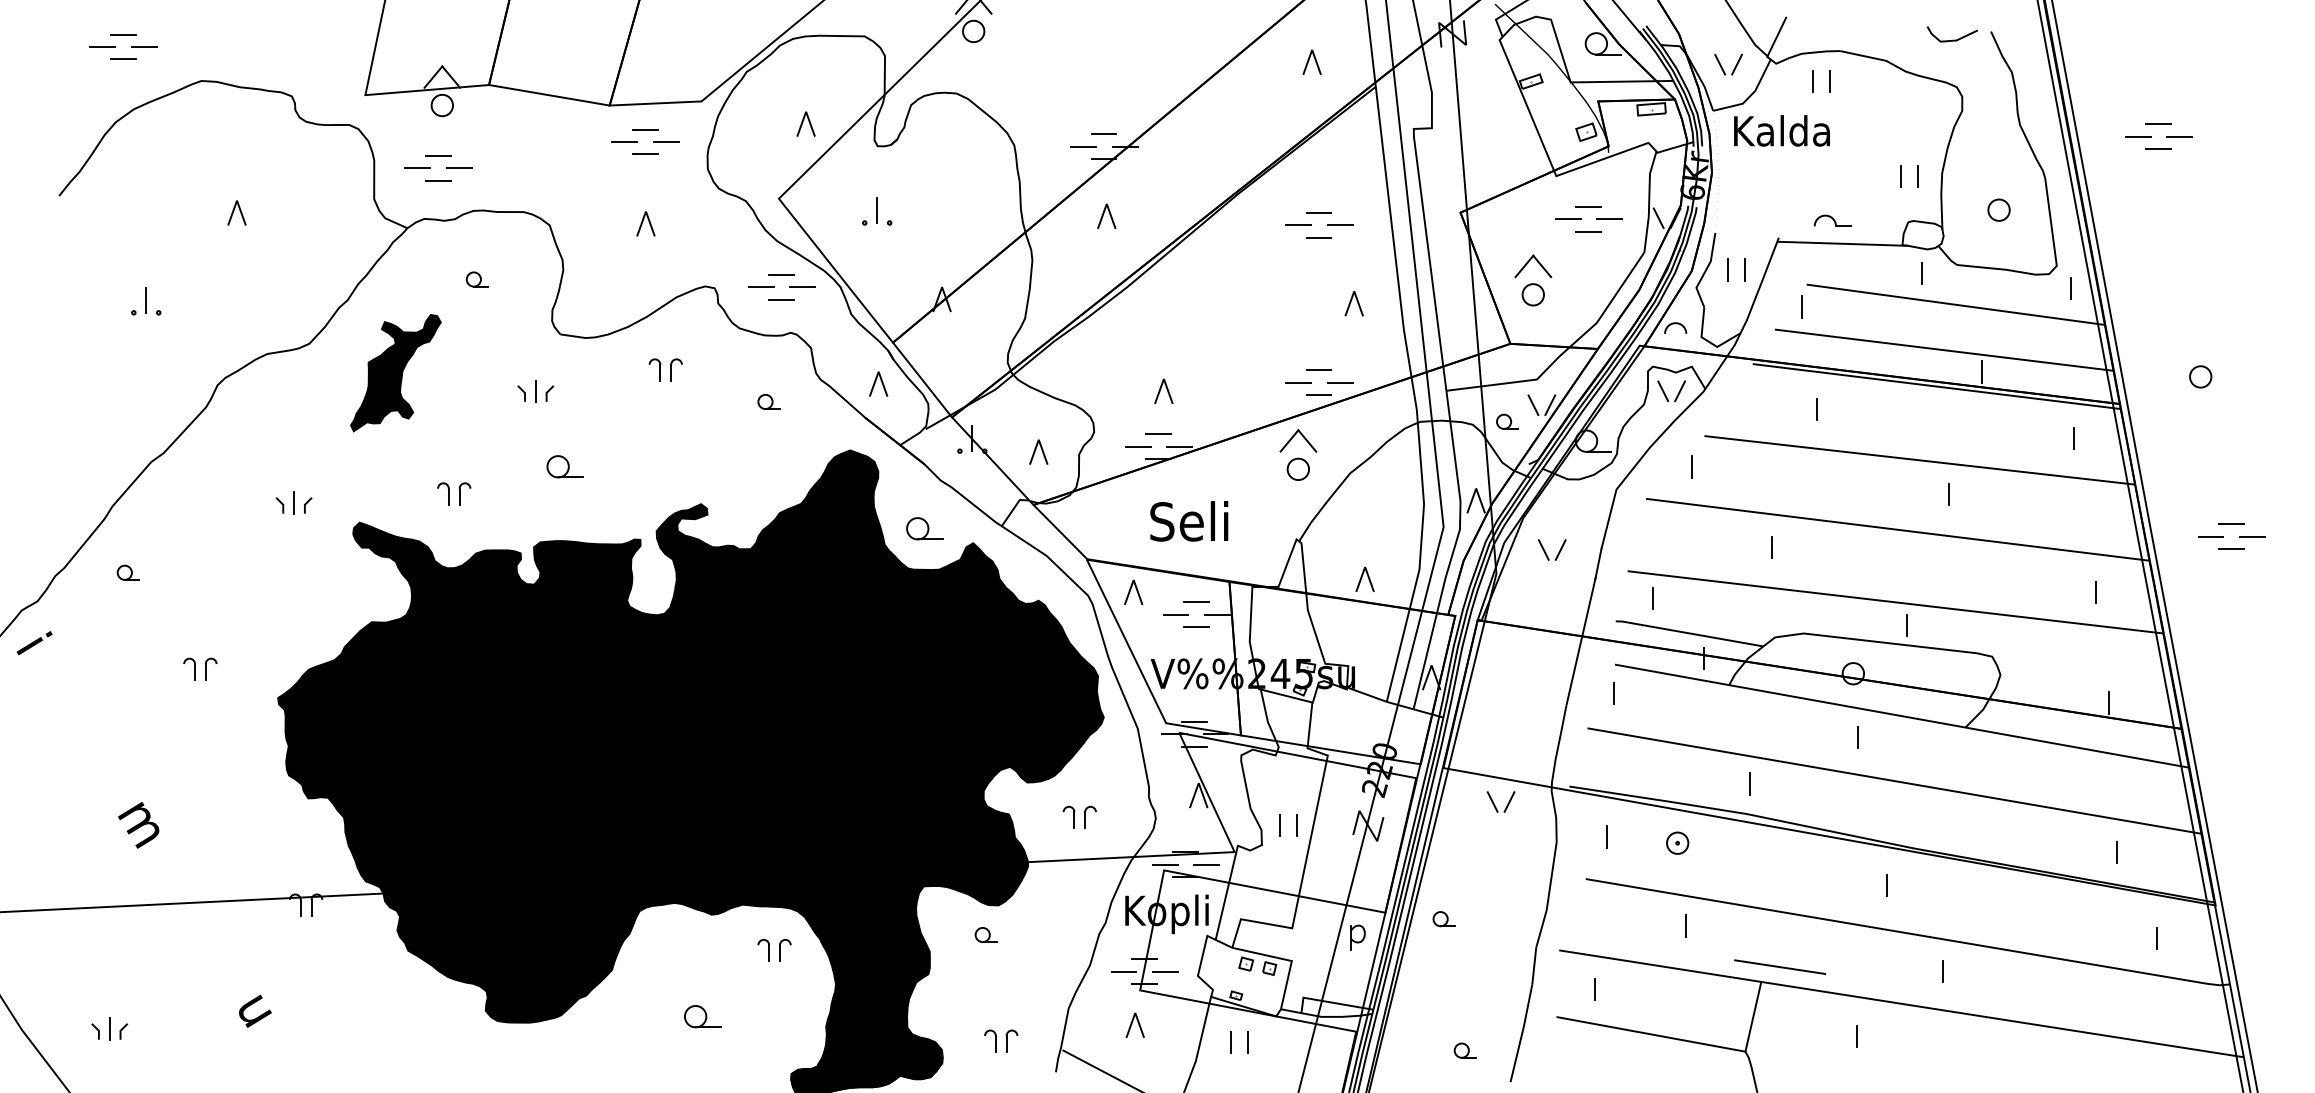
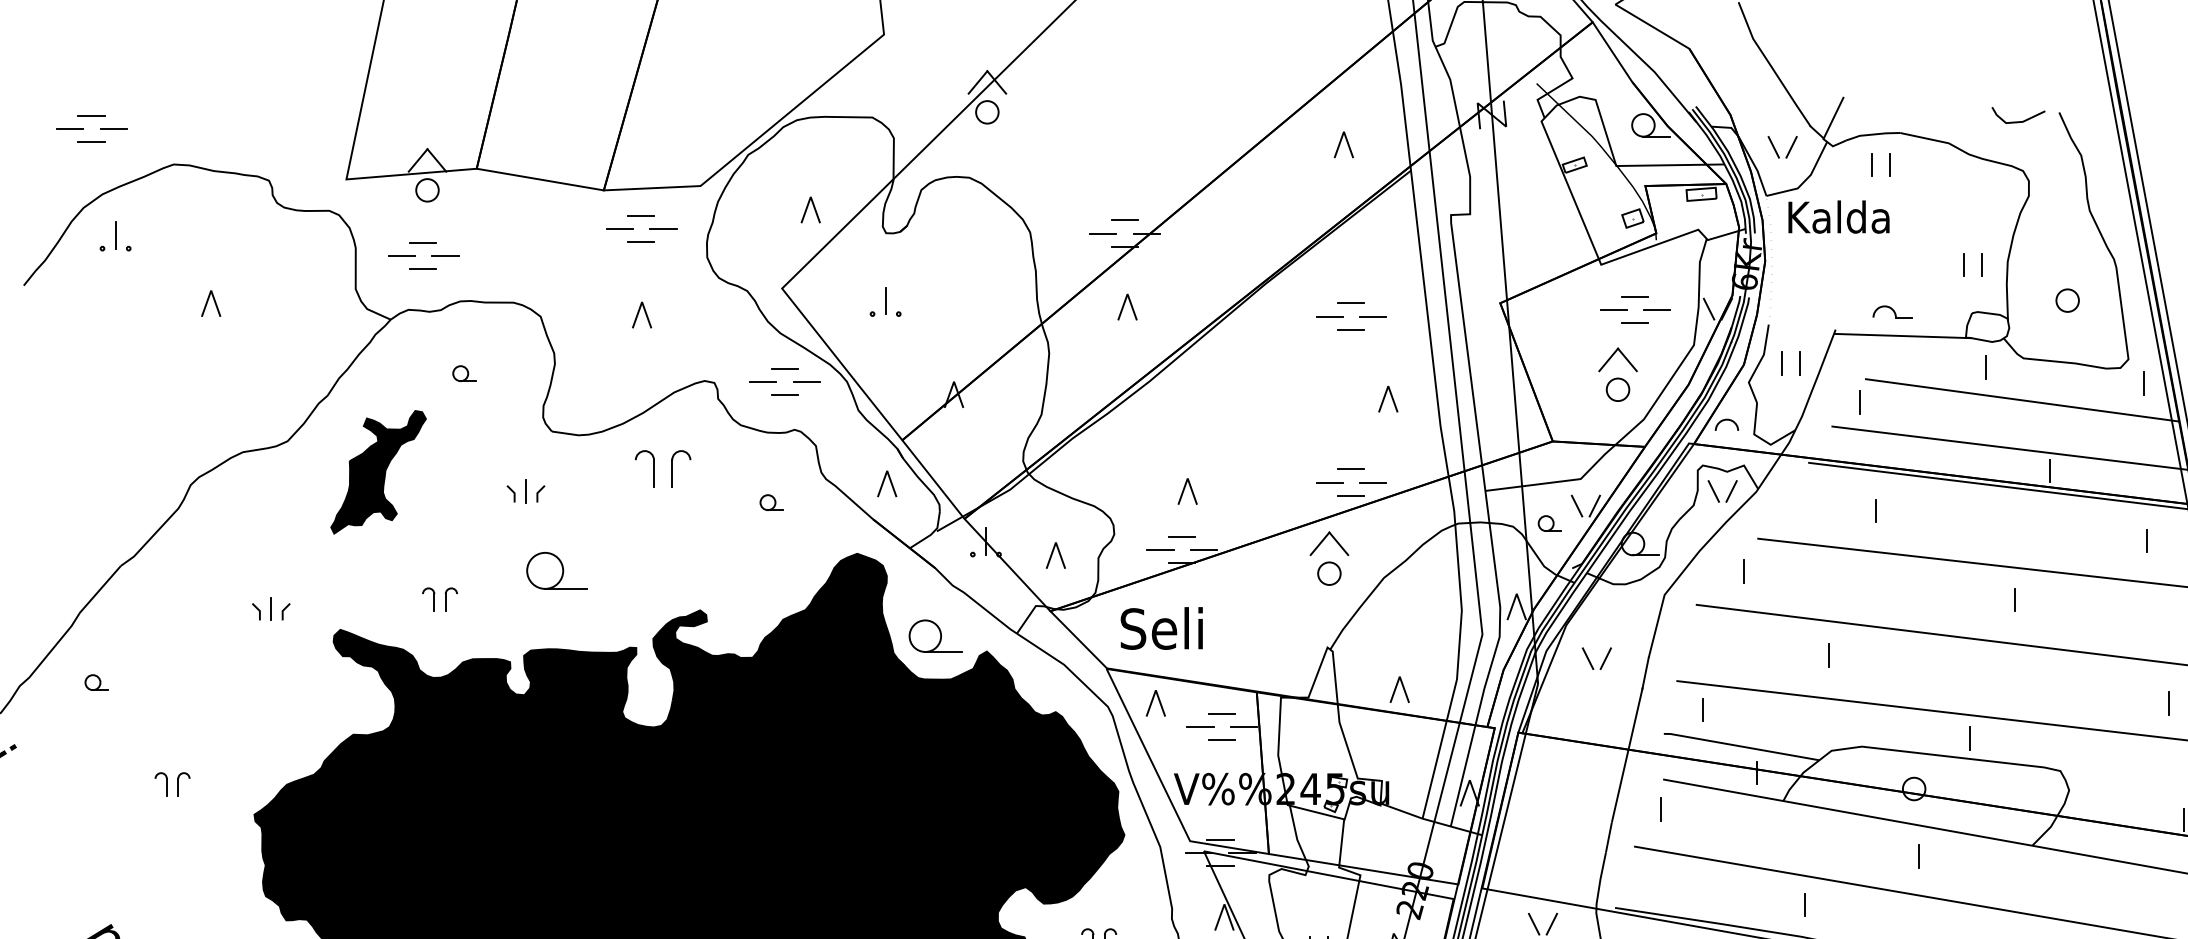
part: (1533, 280) -> (1618, 374), moved
part: (146, 301) -> (115, 236), moved
part: (665, 369) -> (662, 468), size x1.6
part: (564, 466) -> (556, 570), size x1.6
text: (1189, 521) -> (1162, 628), moved
part: (924, 528) -> (935, 636), size x1.4

